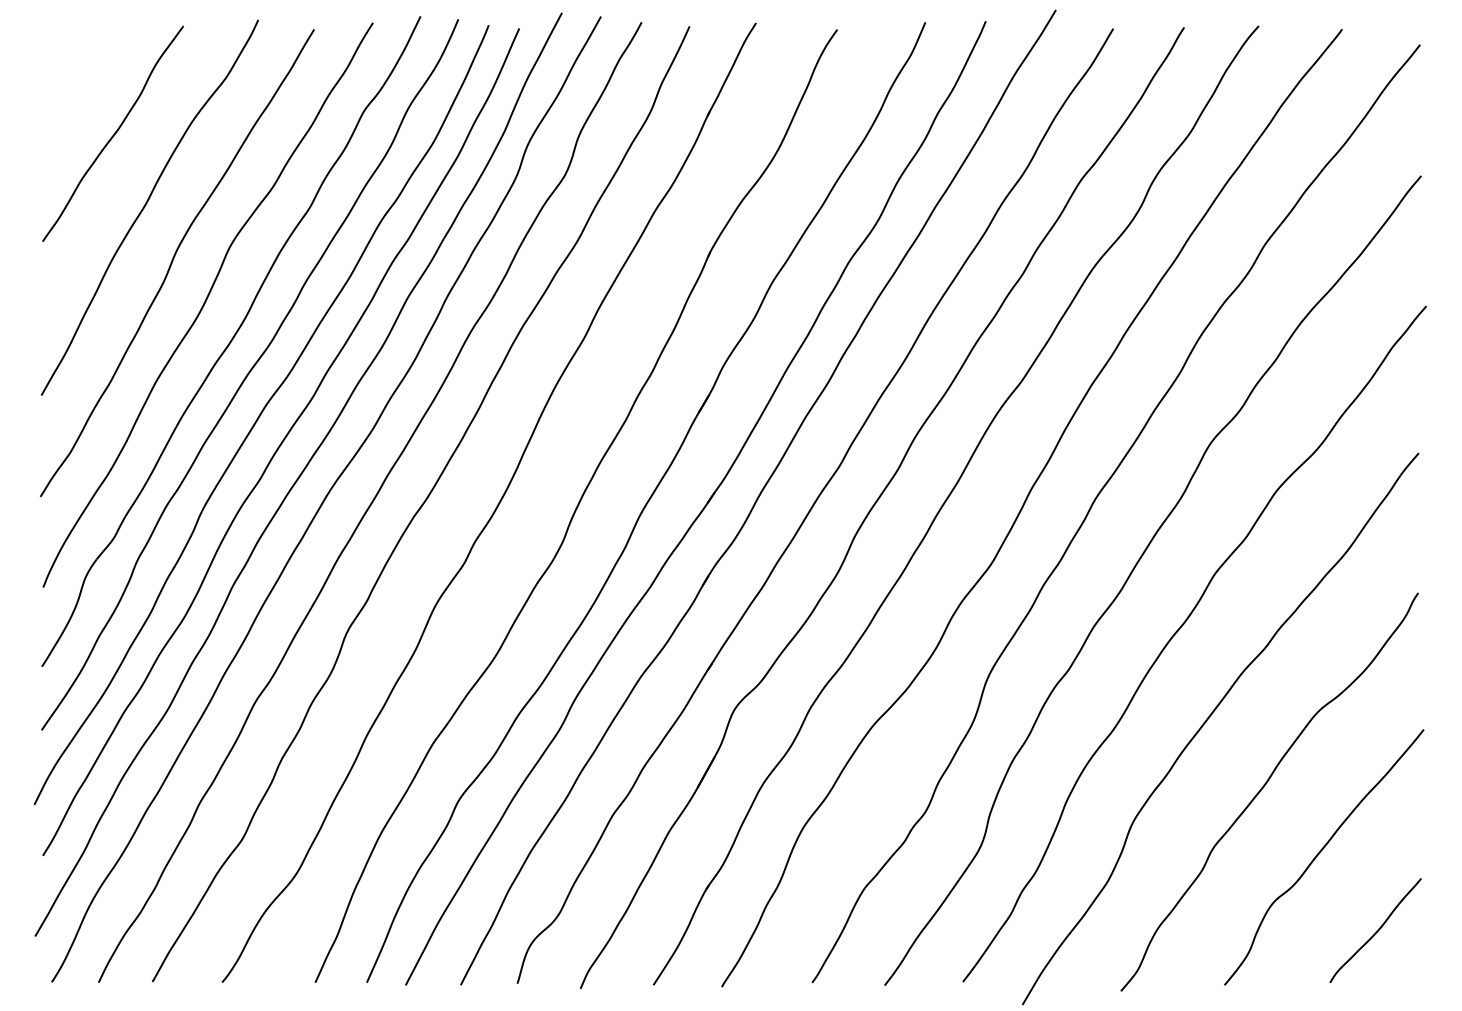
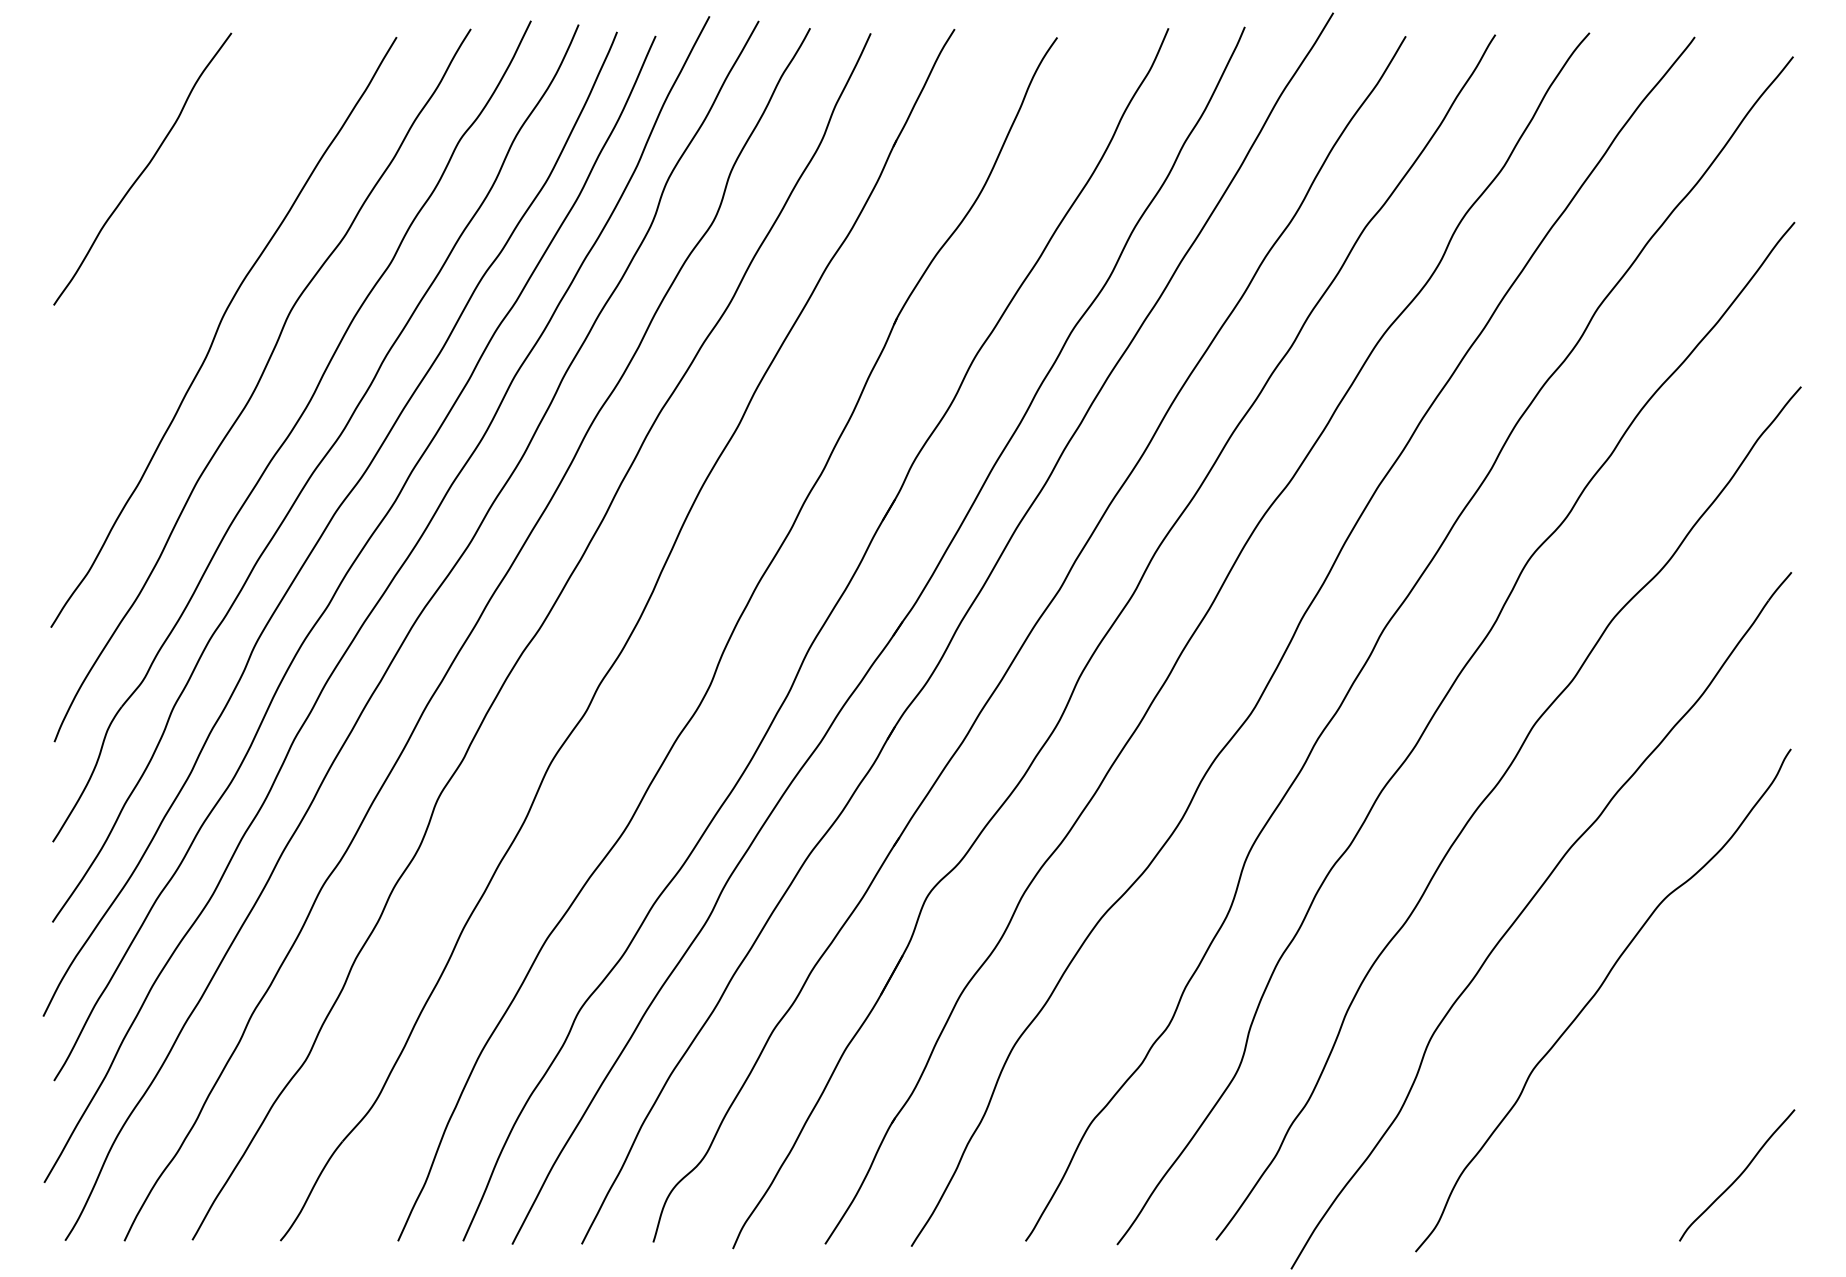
curve: (146, 205) -> (184, 259), removed
curve: (1320, 853) -> (1667, 1077), removed

